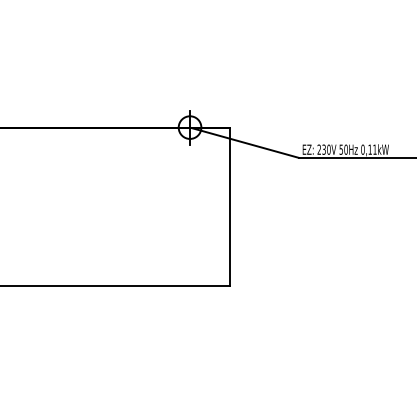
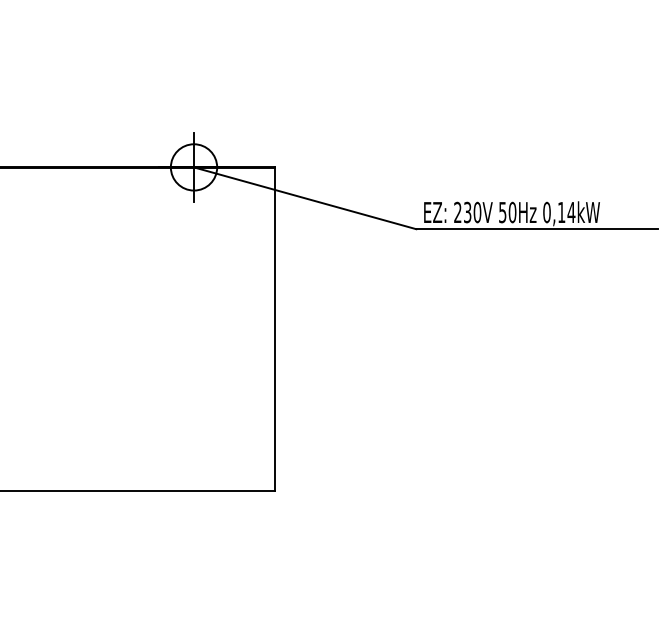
text: (374, 149) -> (570, 212), 0,11kW -> 0,14kW

